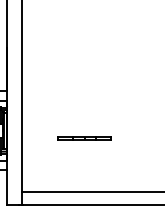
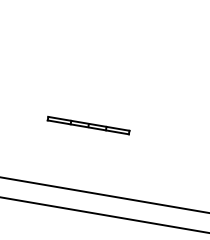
line: (84, 138) -> (88, 125), moved

